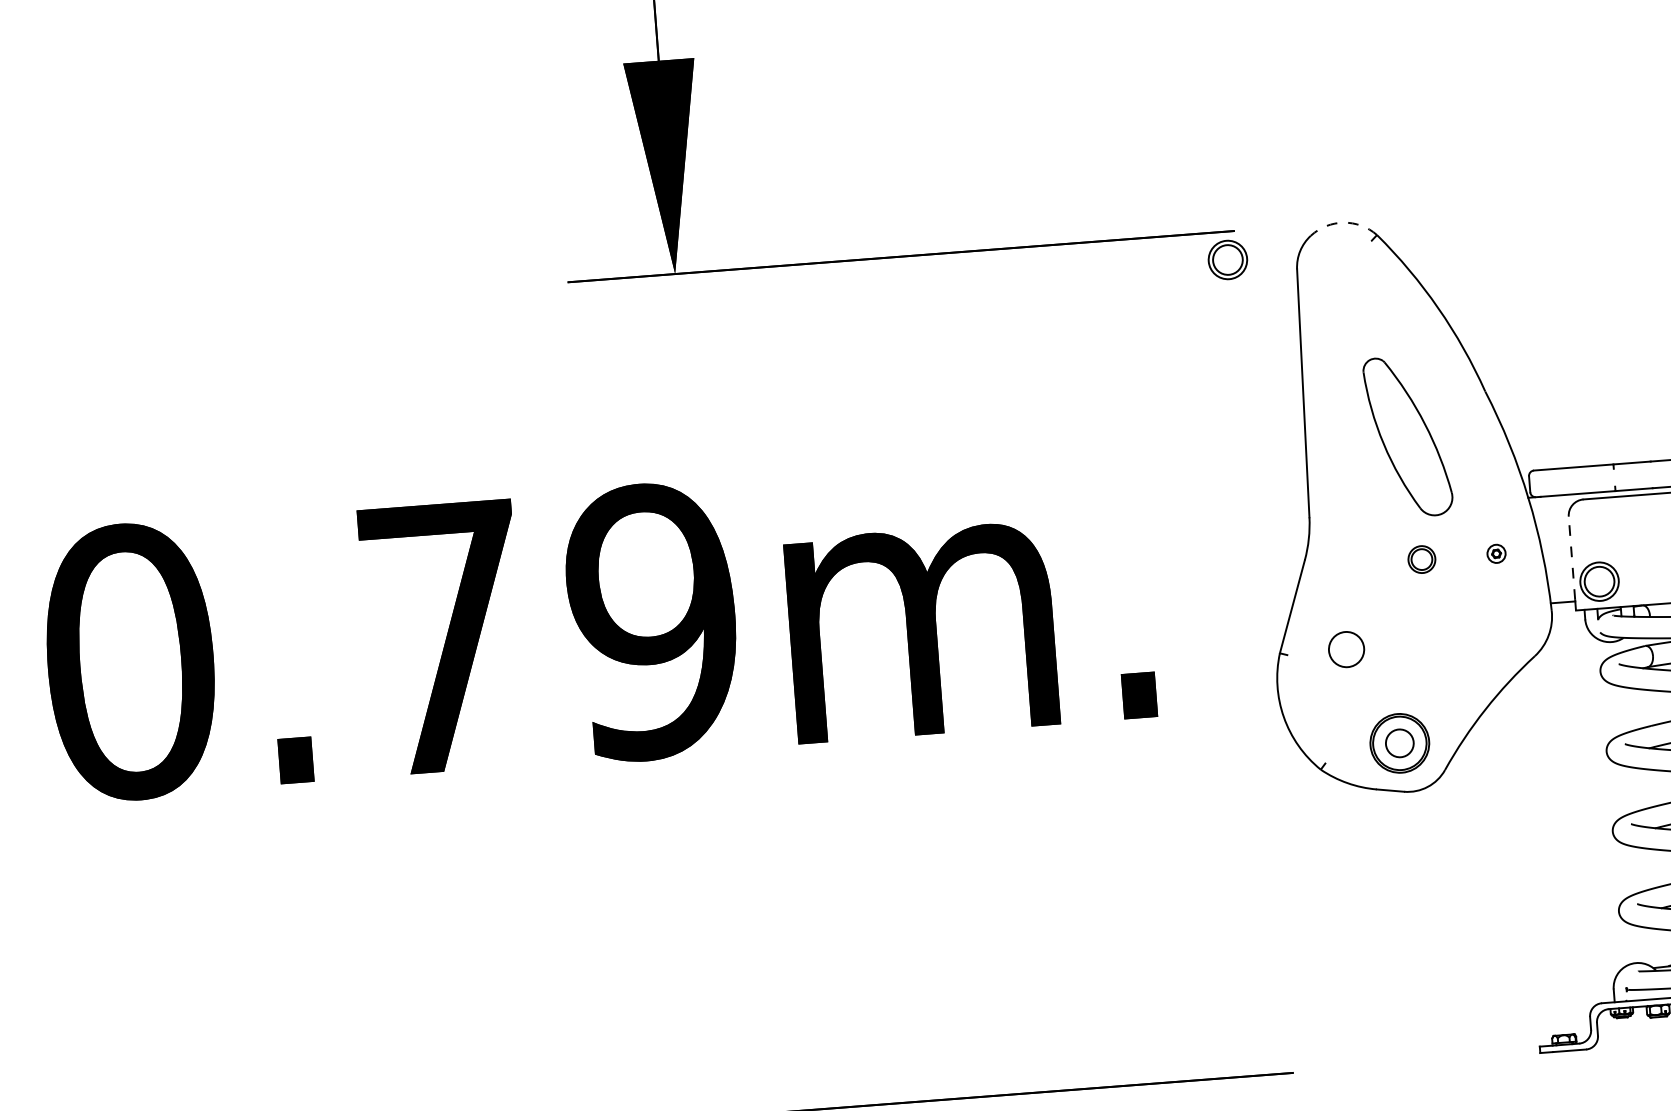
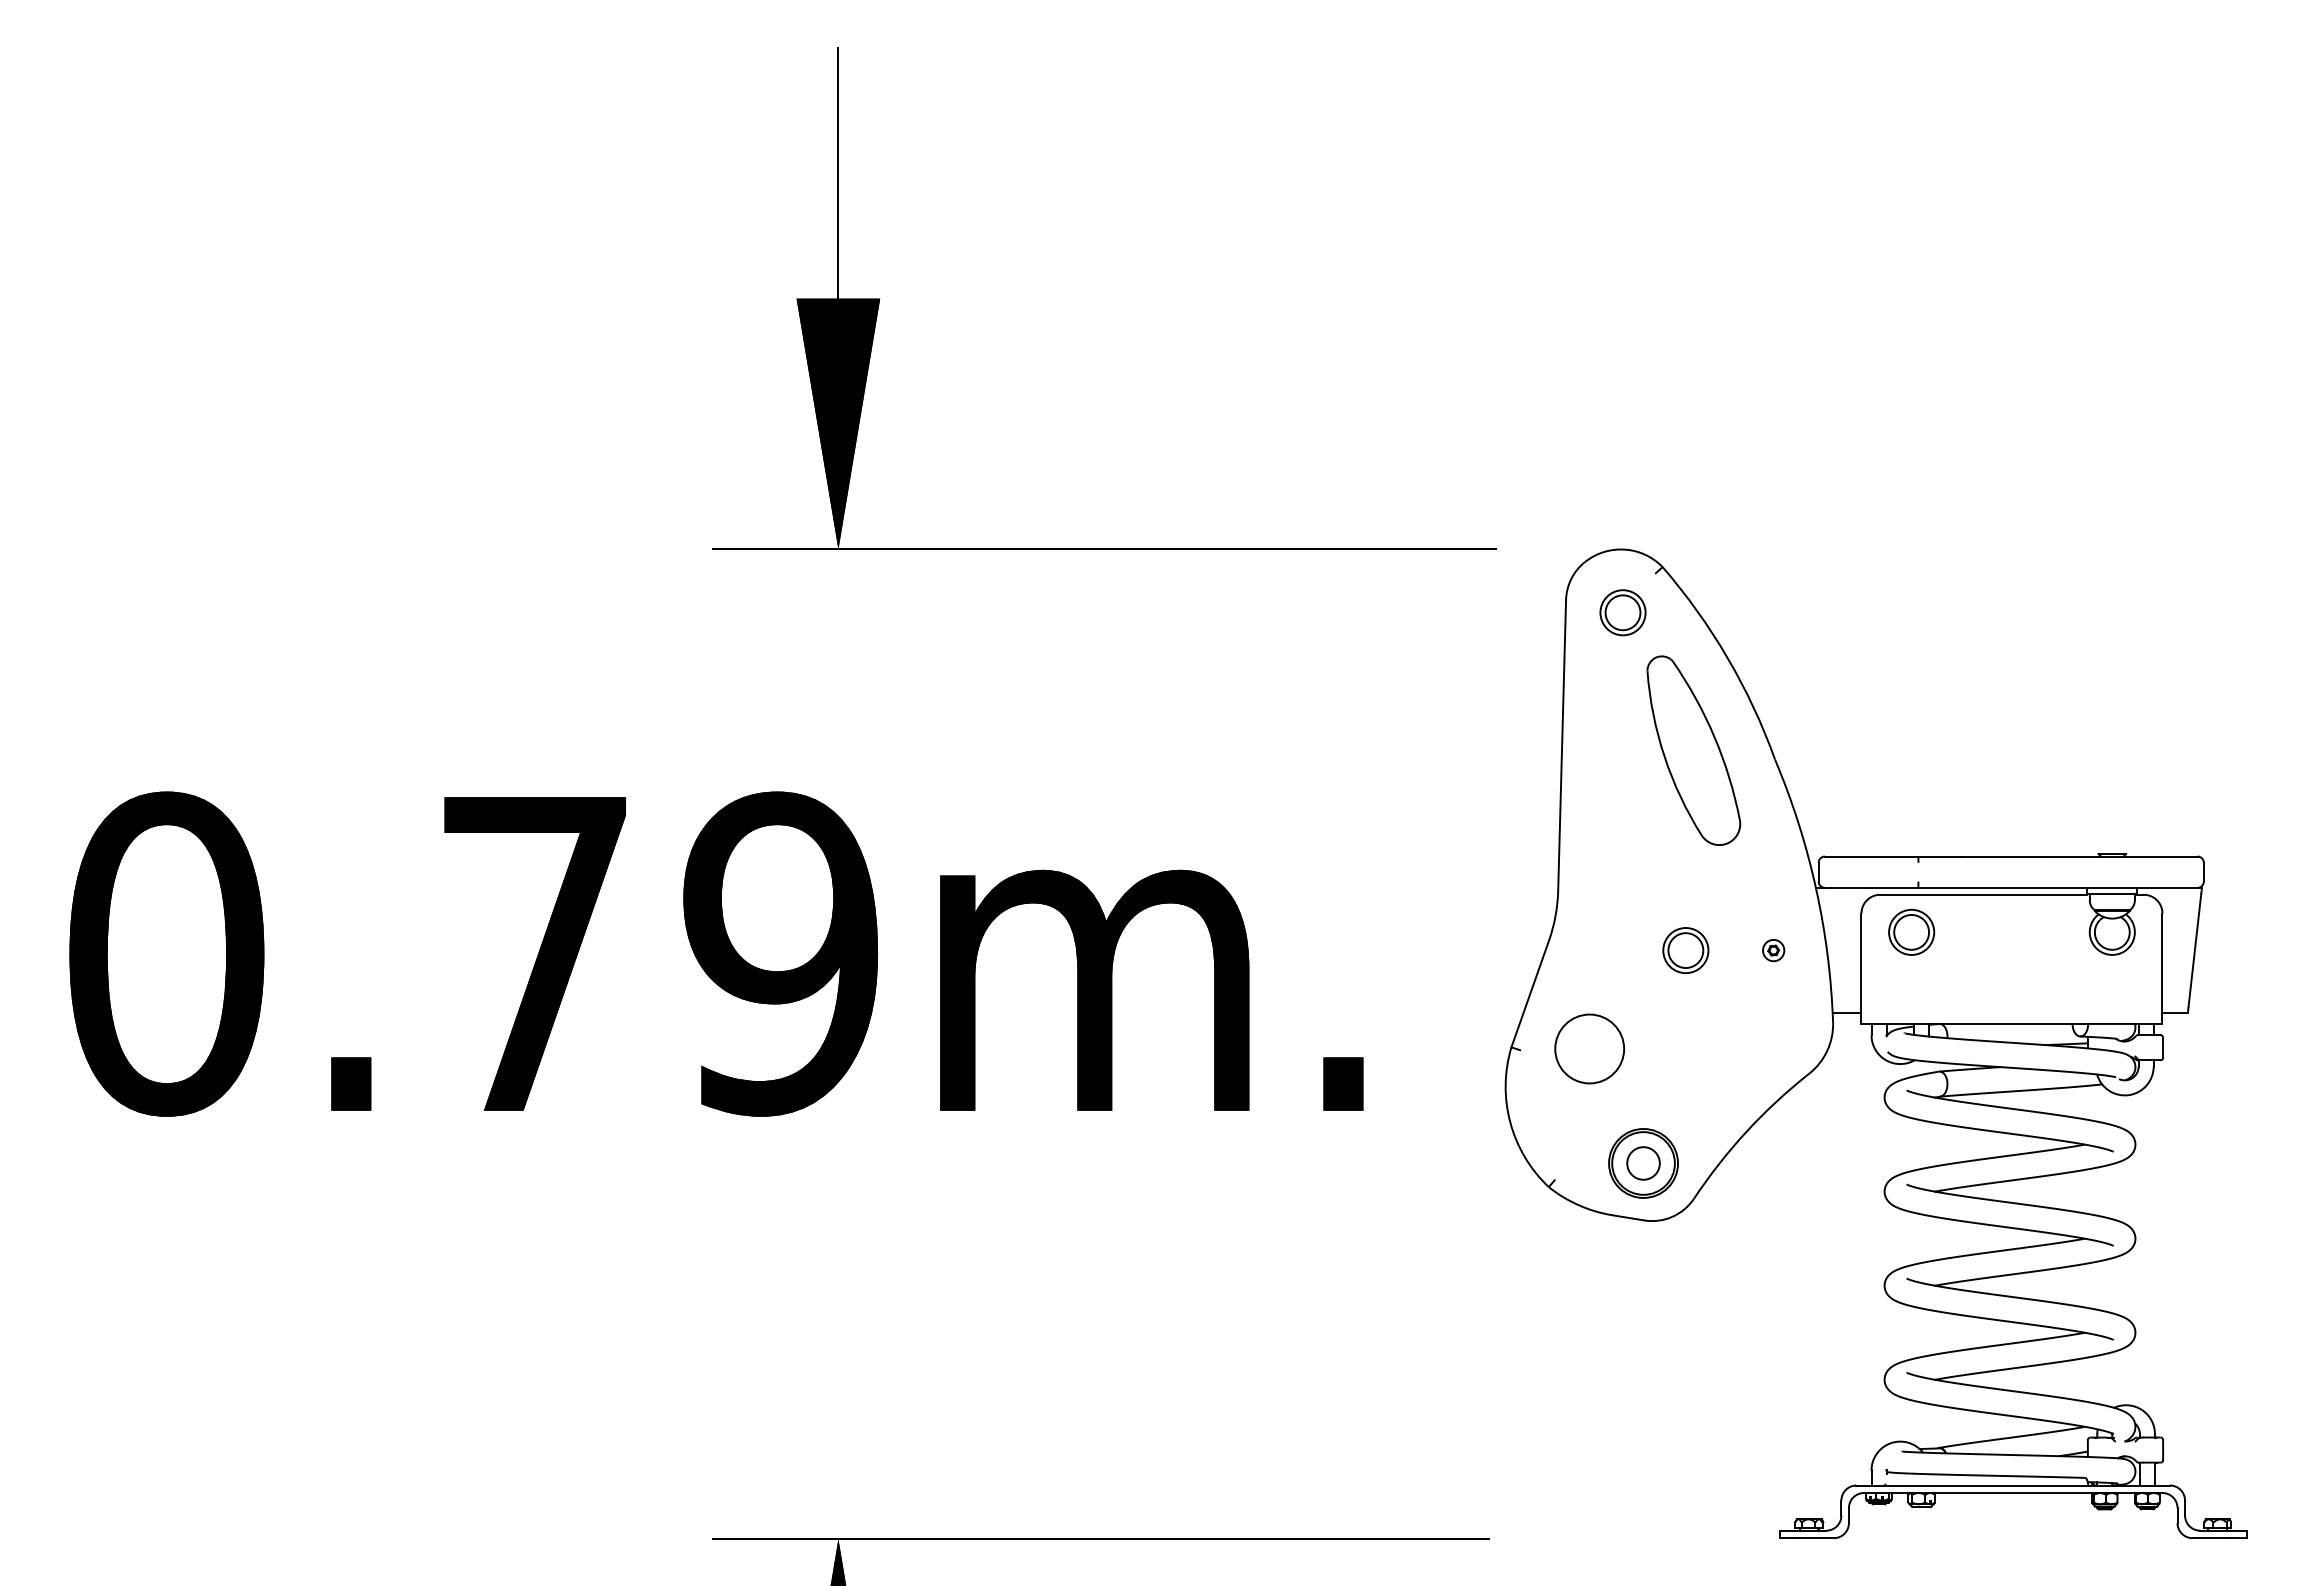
arc: (1343, 222) -> (1624, 549), dashed -> solid
part: (1227, 259) -> (1622, 612), moved
part: (1407, 436) -> (1693, 750), moved
line: (1571, 558) -> (1861, 962), dashed -> solid
part: (1421, 559) -> (1685, 950), size x1.43
part: (1599, 580) -> (1911, 931), moved
circle: (1346, 649) -> (1589, 1048), size x1.67

